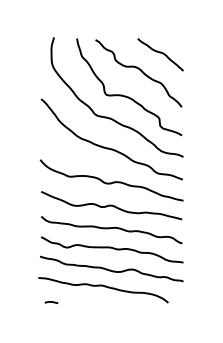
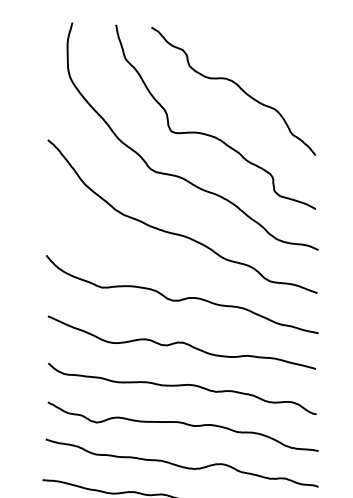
curve: (160, 53) -> (274, 53), removed

